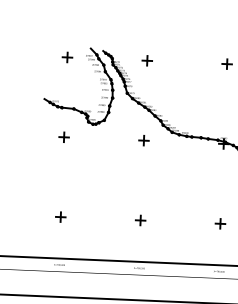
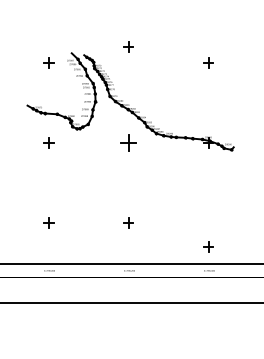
part: (147, 60) -> (128, 46), moved
part: (143, 140) -> (128, 142), size x1.6
part: (220, 223) -> (208, 246), moved

